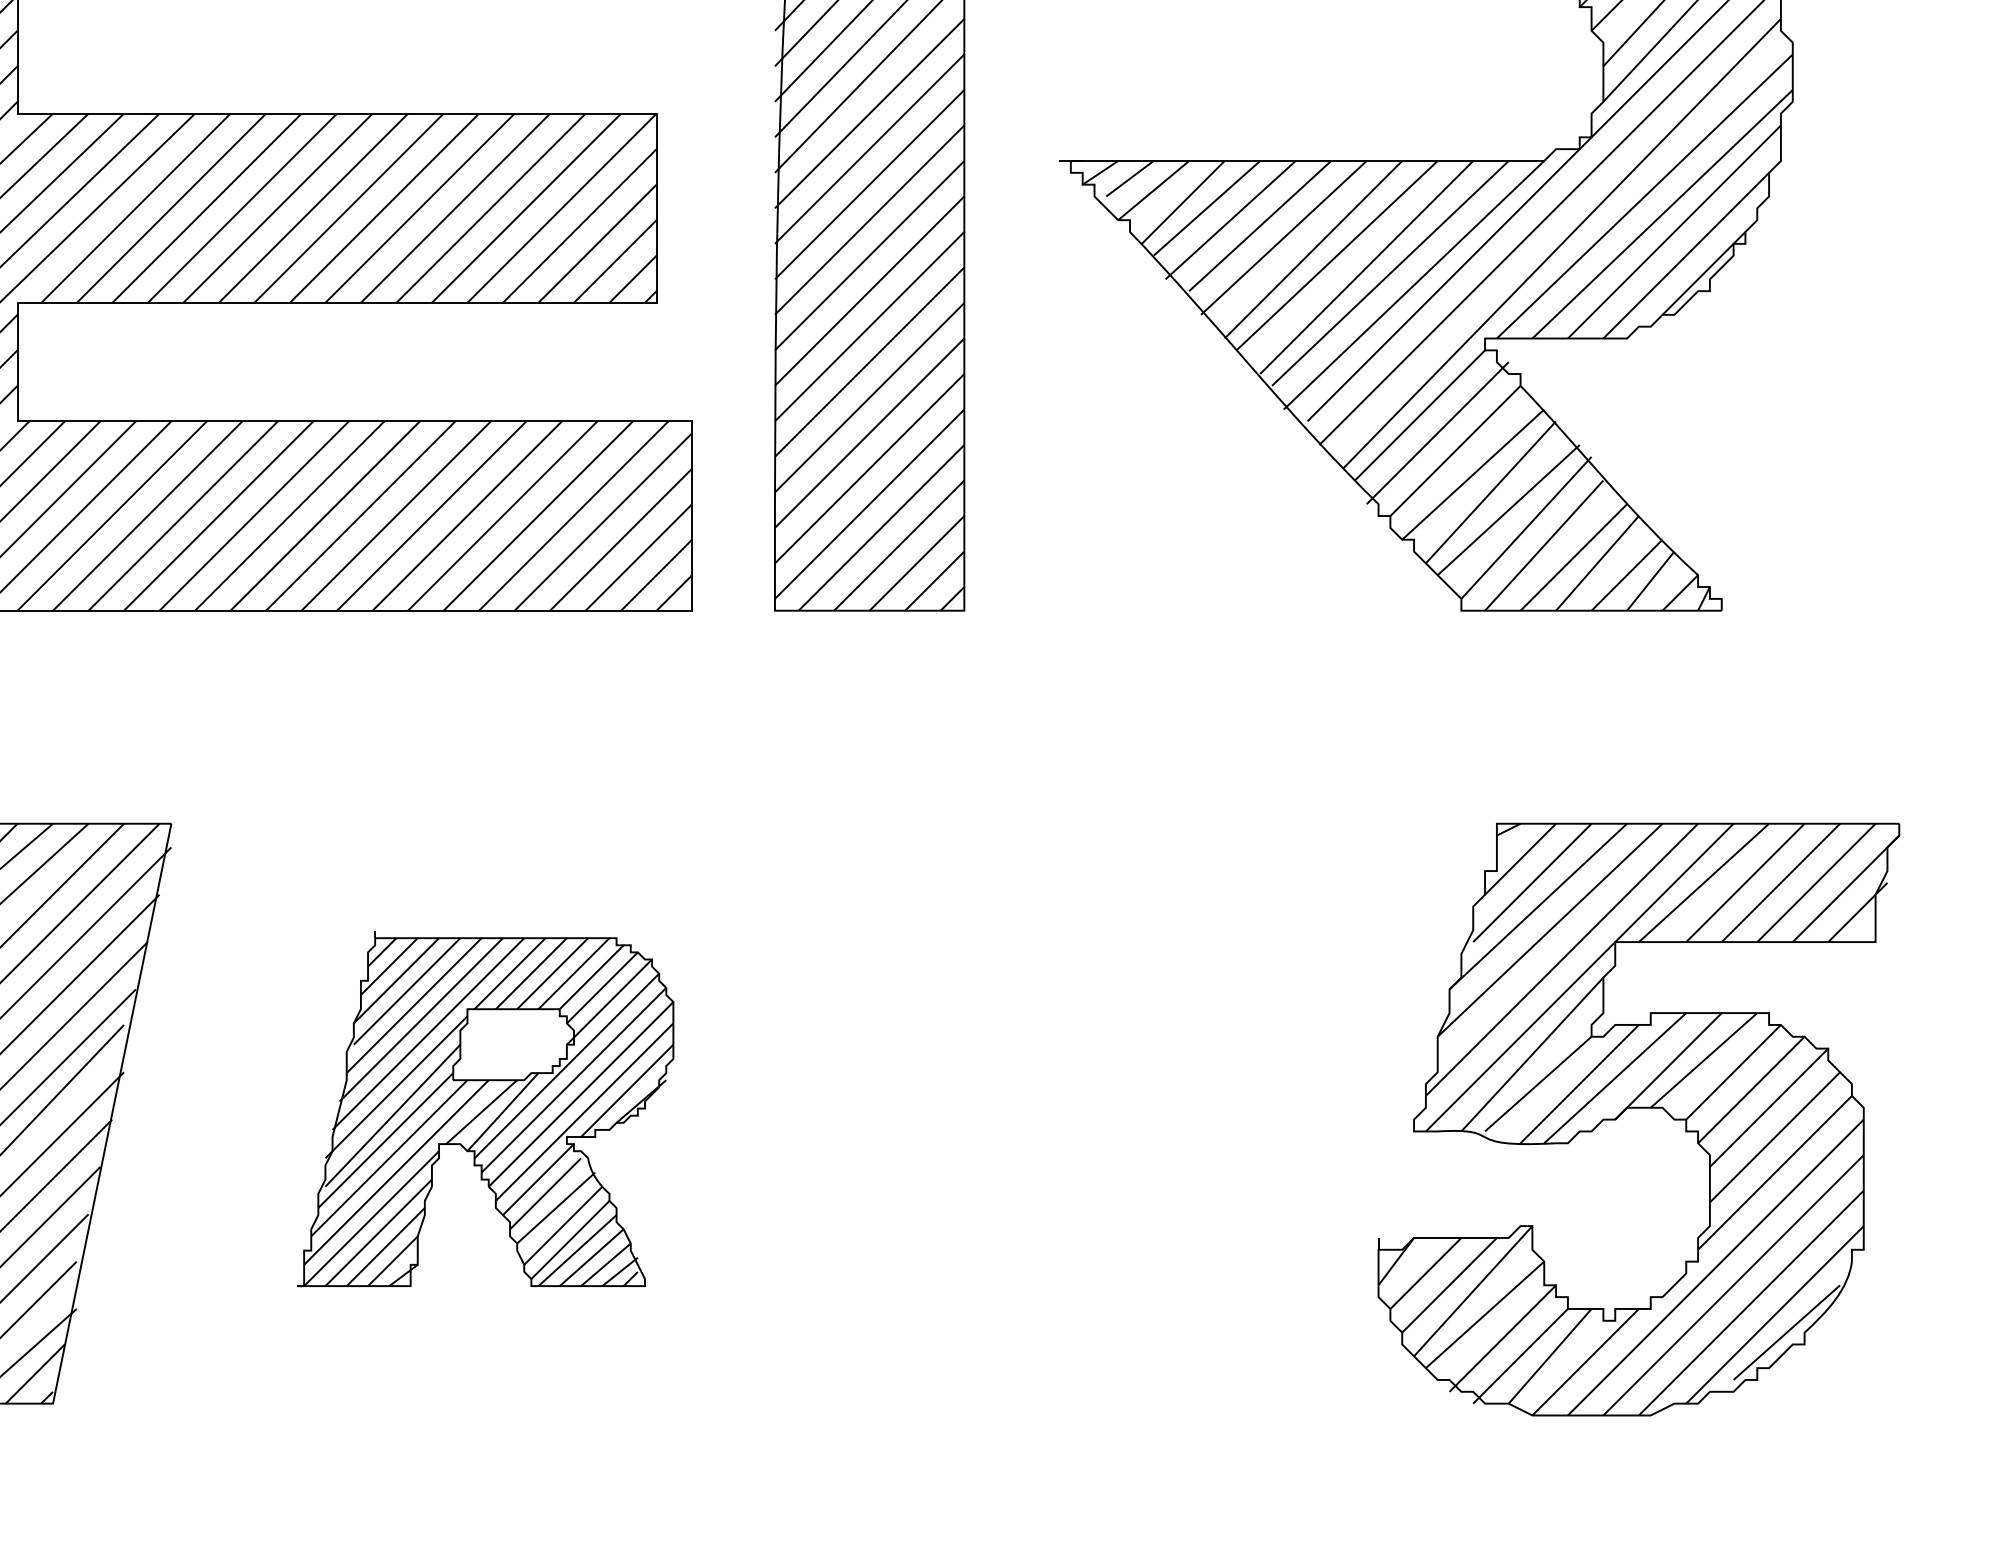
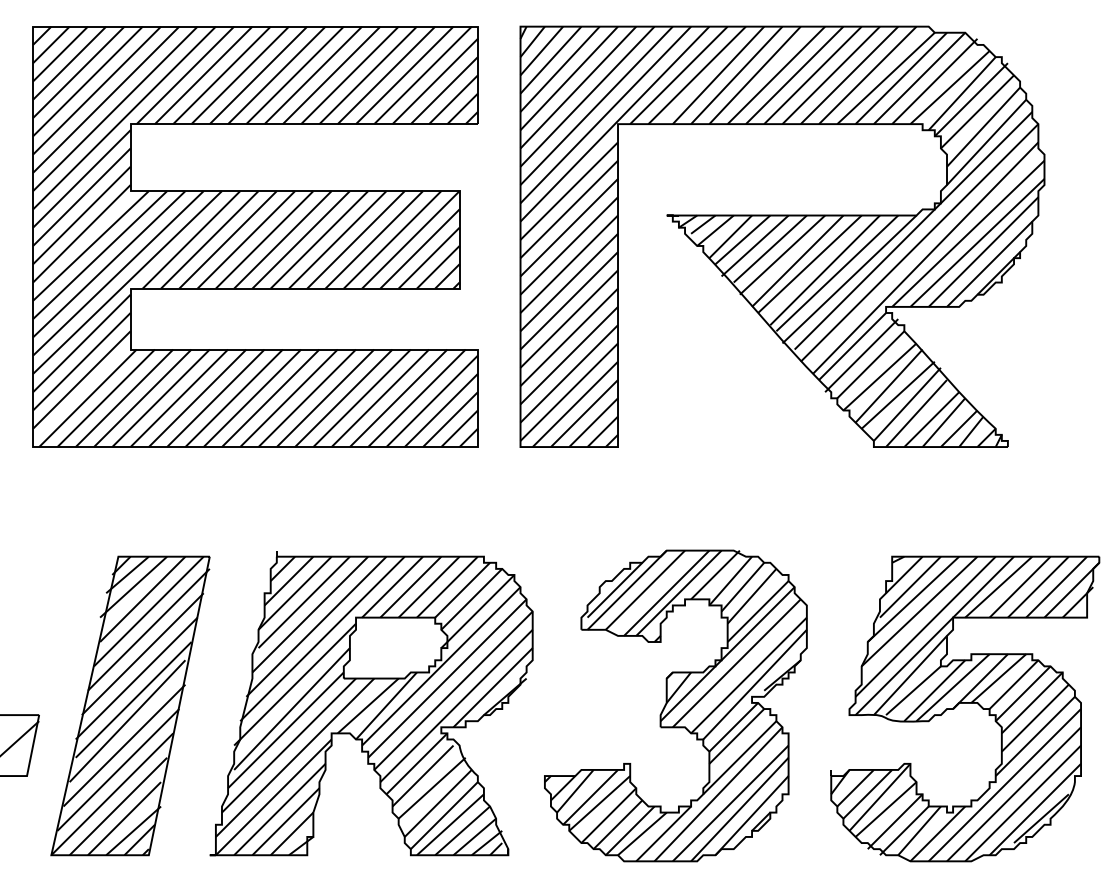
part: (485, 1108) -> (371, 703), size x1.67
part: (1076, 1112) -> (675, 705), added

